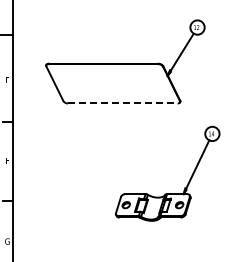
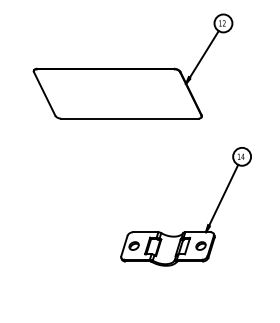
line: (122, 103) -> (129, 118), dashed -> solid

